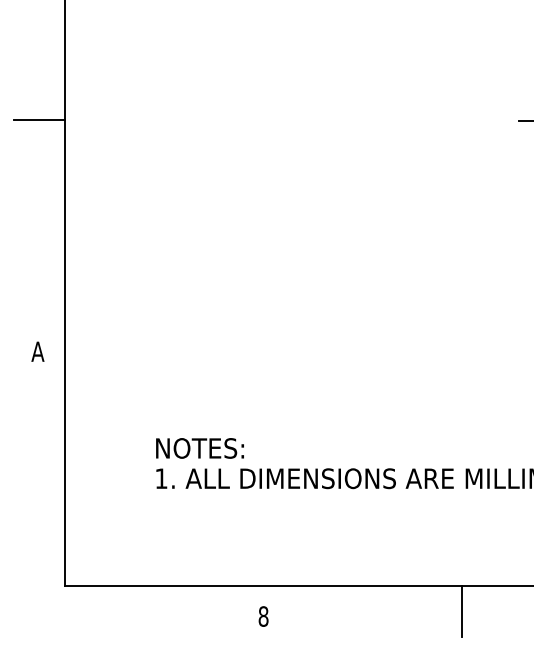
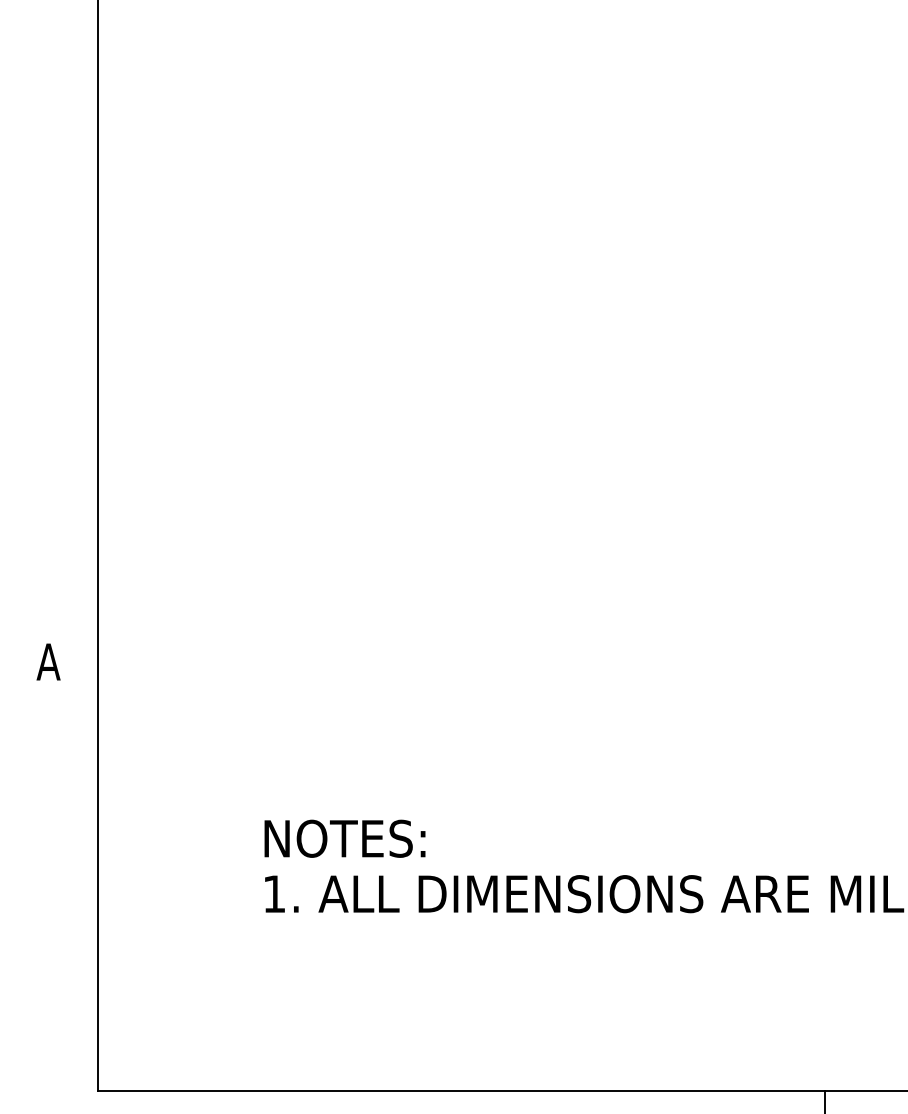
line: (39, 119) -> (51, 237), removed

